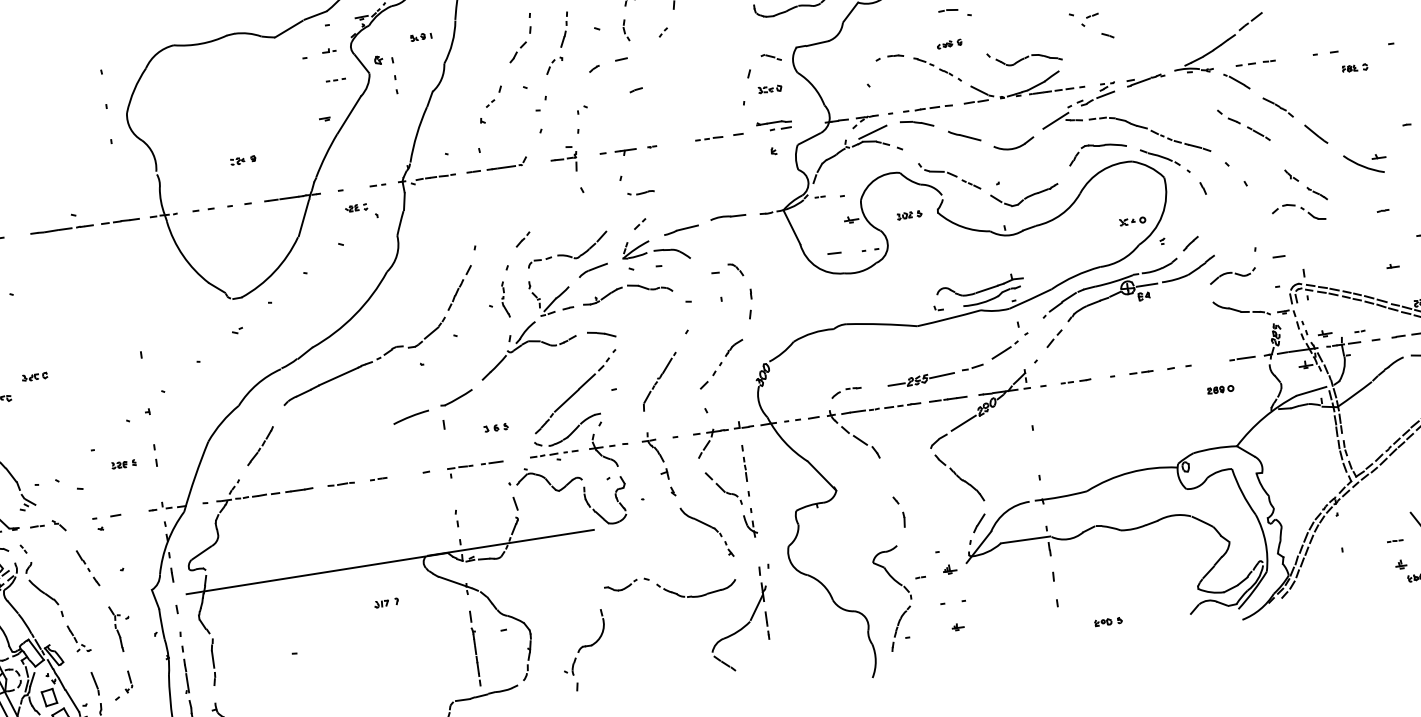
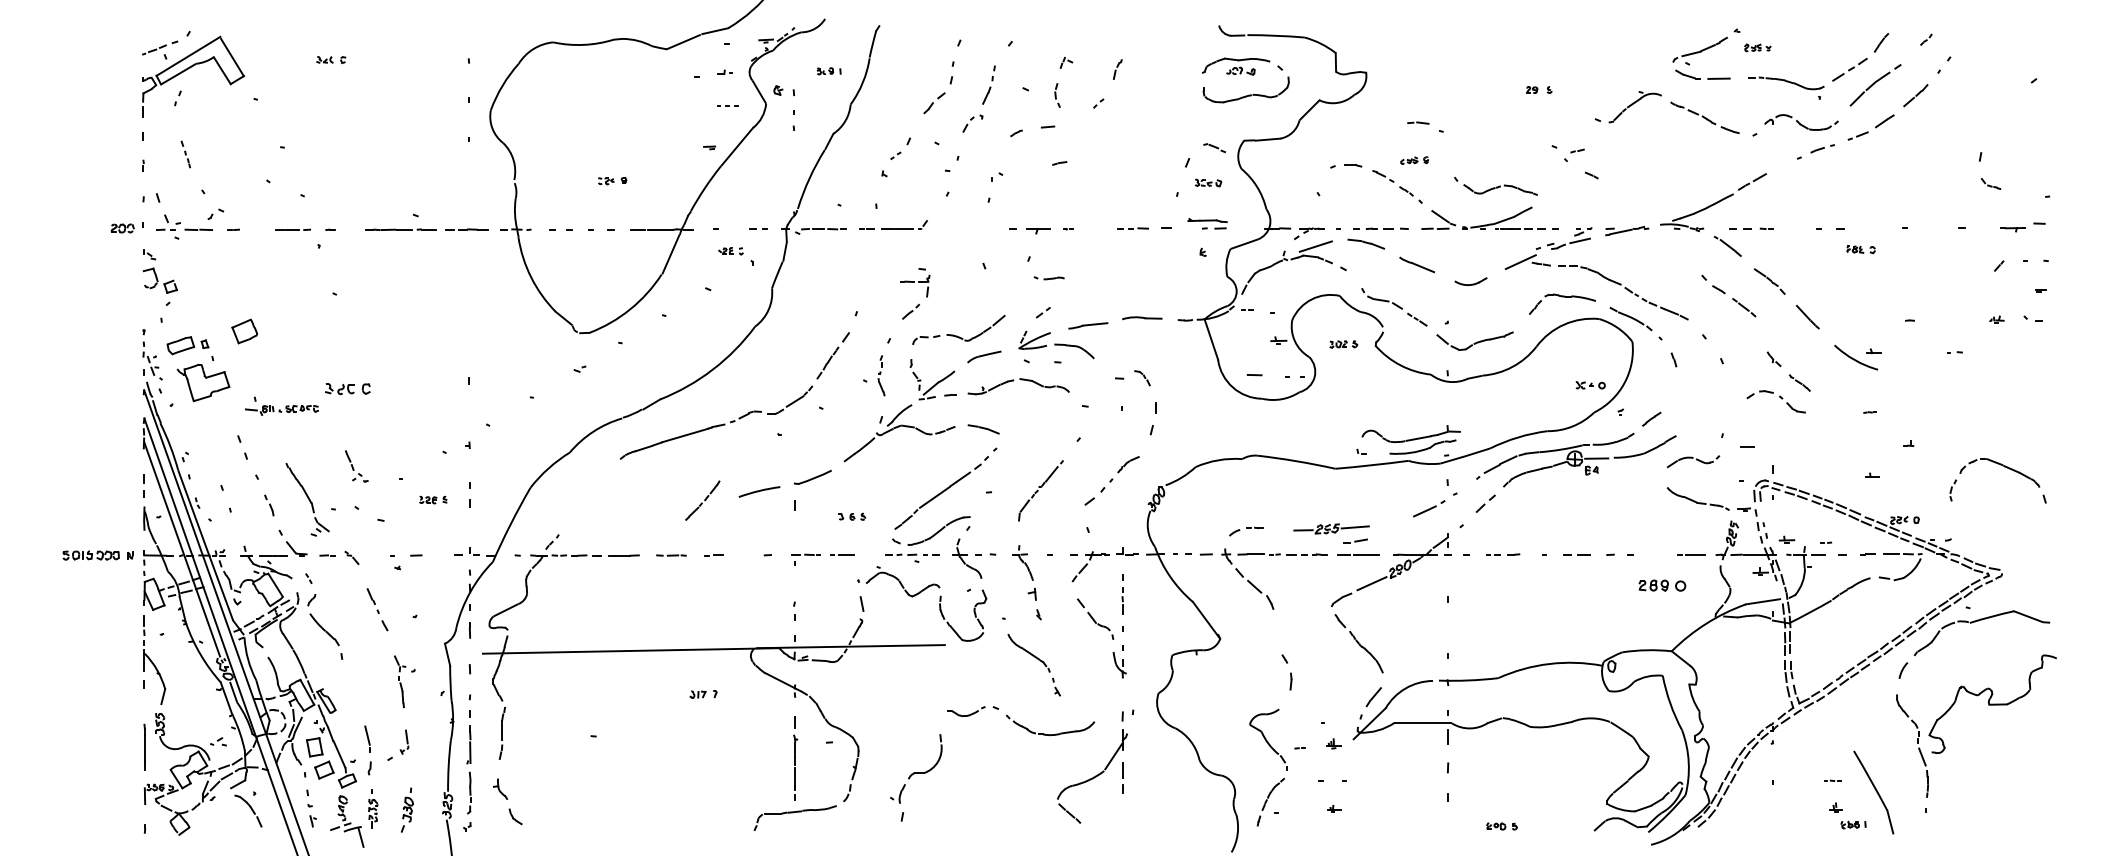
part: (1013, 144) -> (1470, 281), size x0.7
part: (564, 159) -> (915, 282), moved
part: (972, 366) -> (1355, 540), moved
part: (34, 377) -> (347, 389), size x1.6
part: (1220, 390) -> (1662, 586), size x1.6
part: (260, 445) -> (702, 500), moved
part: (710, 527) -> (1038, 660), moved
part: (78, 638) -> (356, 466), moved

